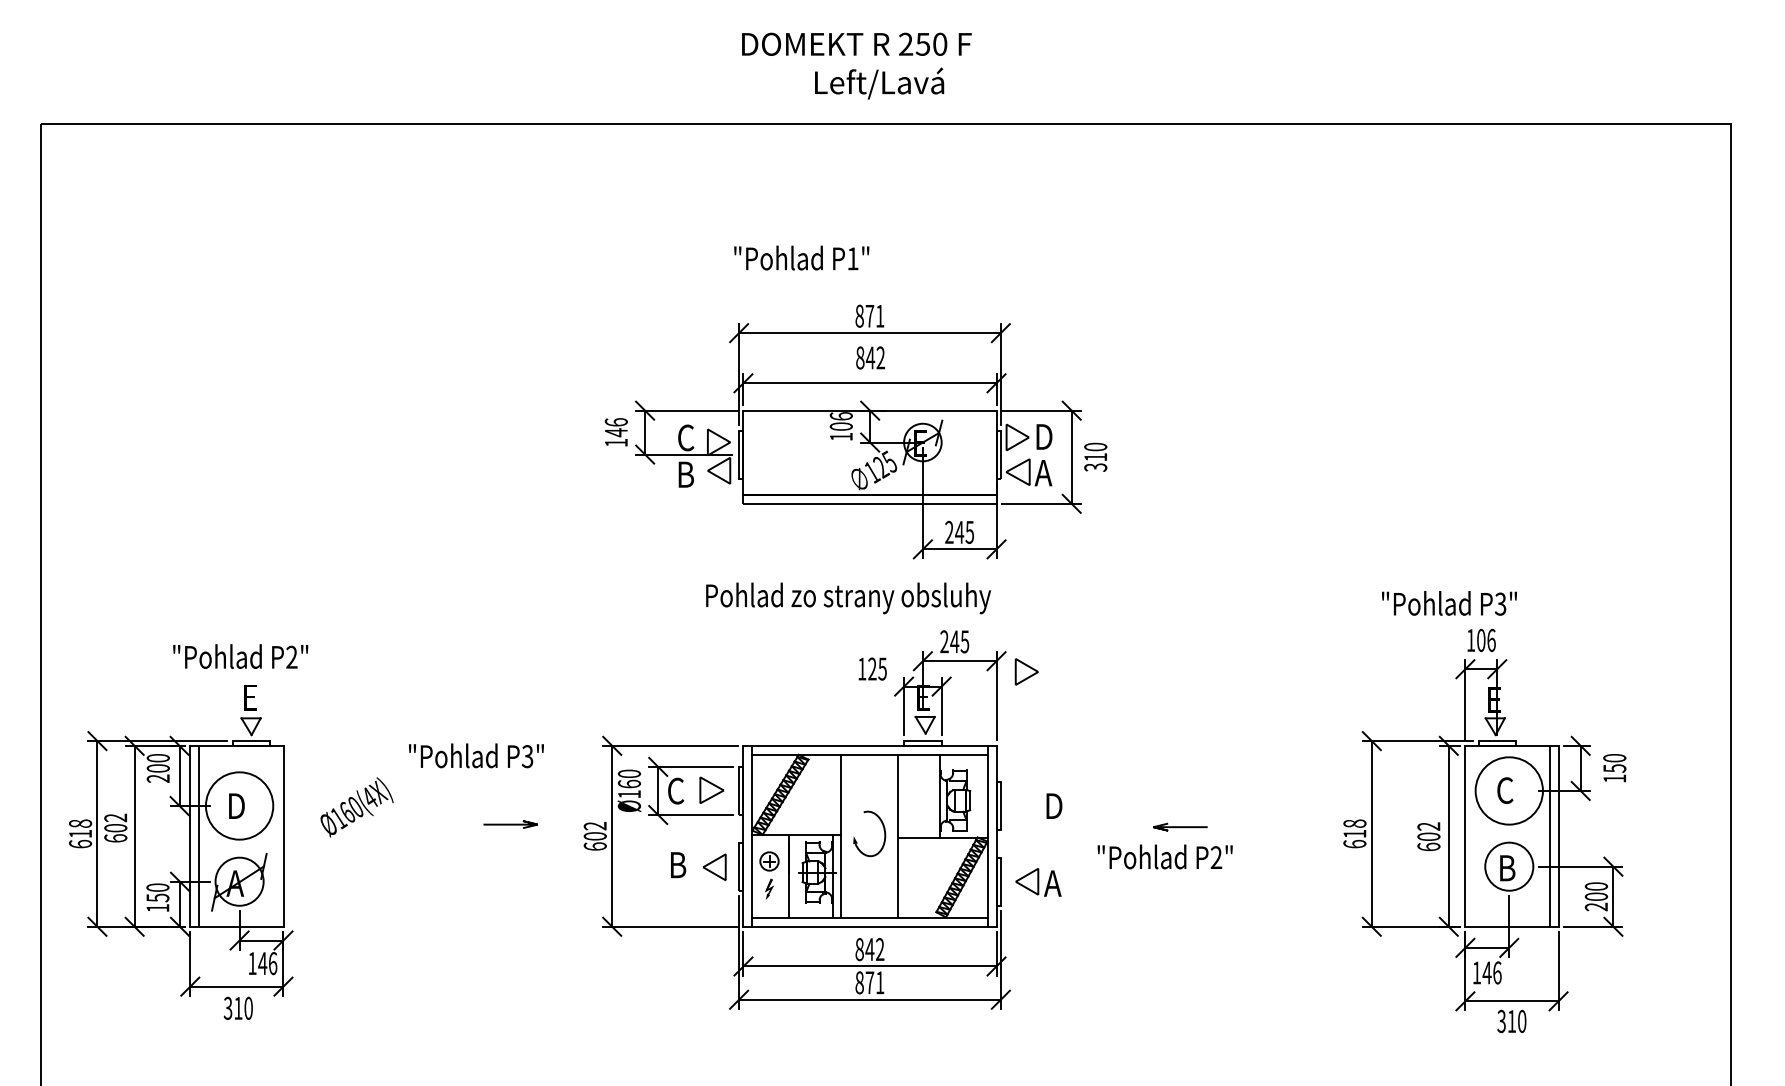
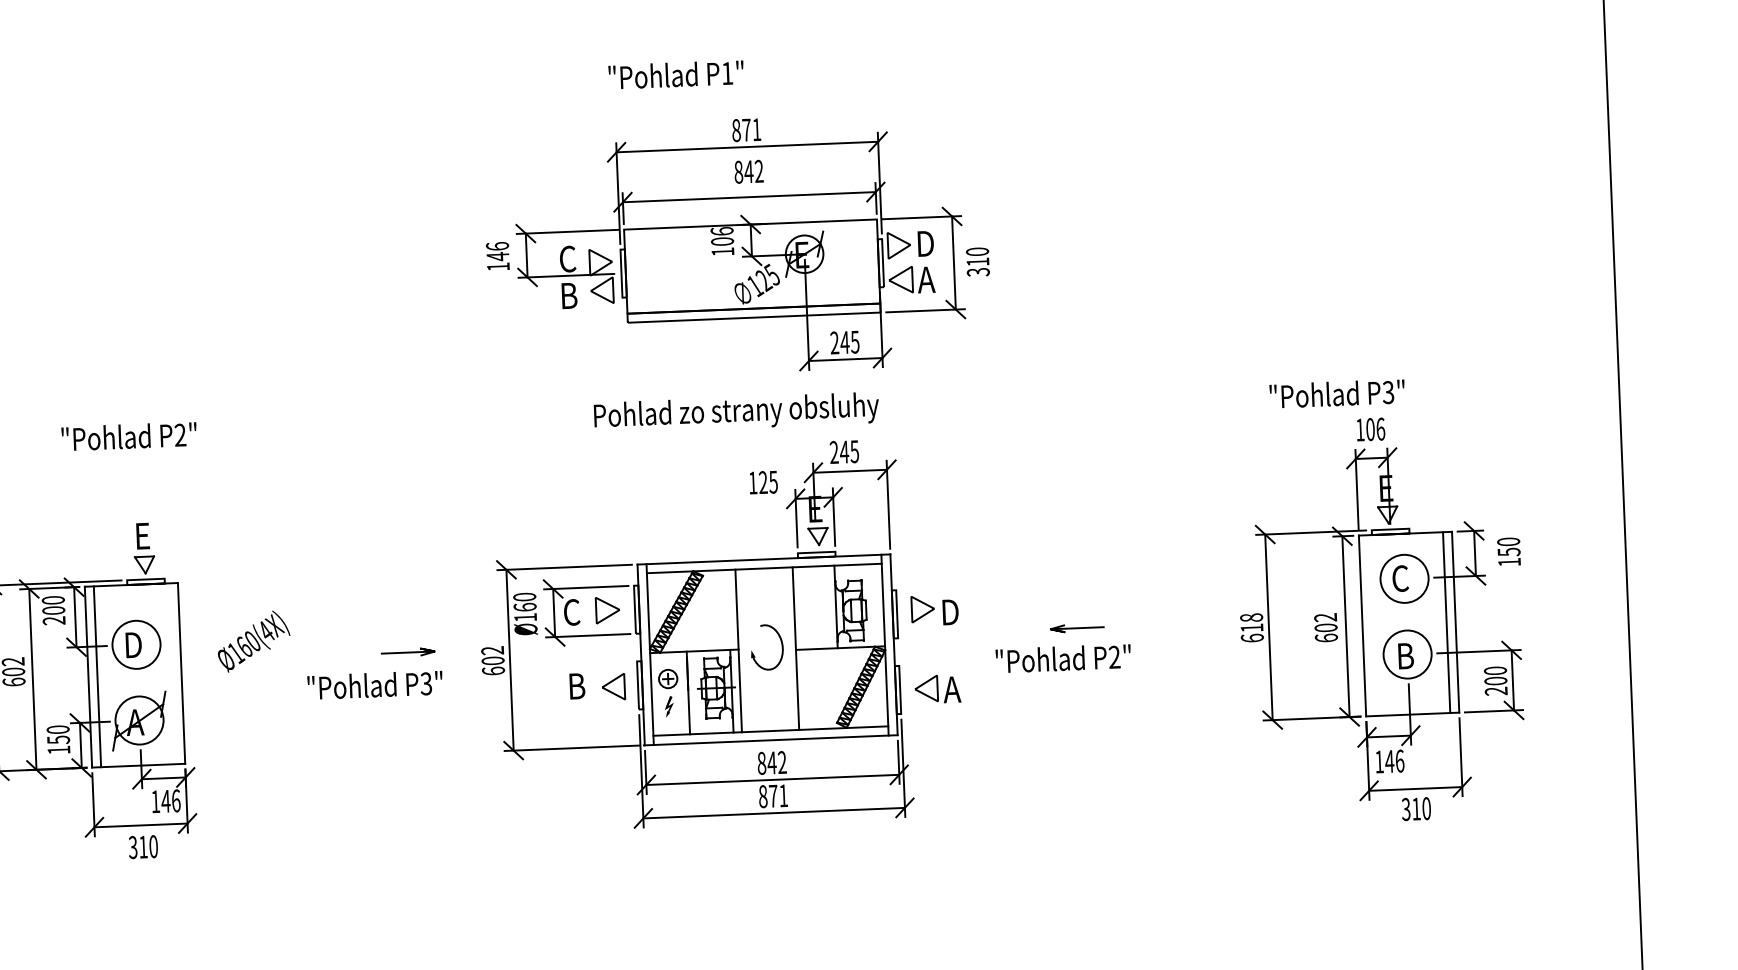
text: (240, 656) -> (129, 436), moved
part: (1026, 671) -> (922, 608), moved
text: (476, 755) -> (375, 684), moved
circle: (1509, 790) -> (1404, 578), size x0.71
circle: (239, 805) -> (136, 644), size x0.71

